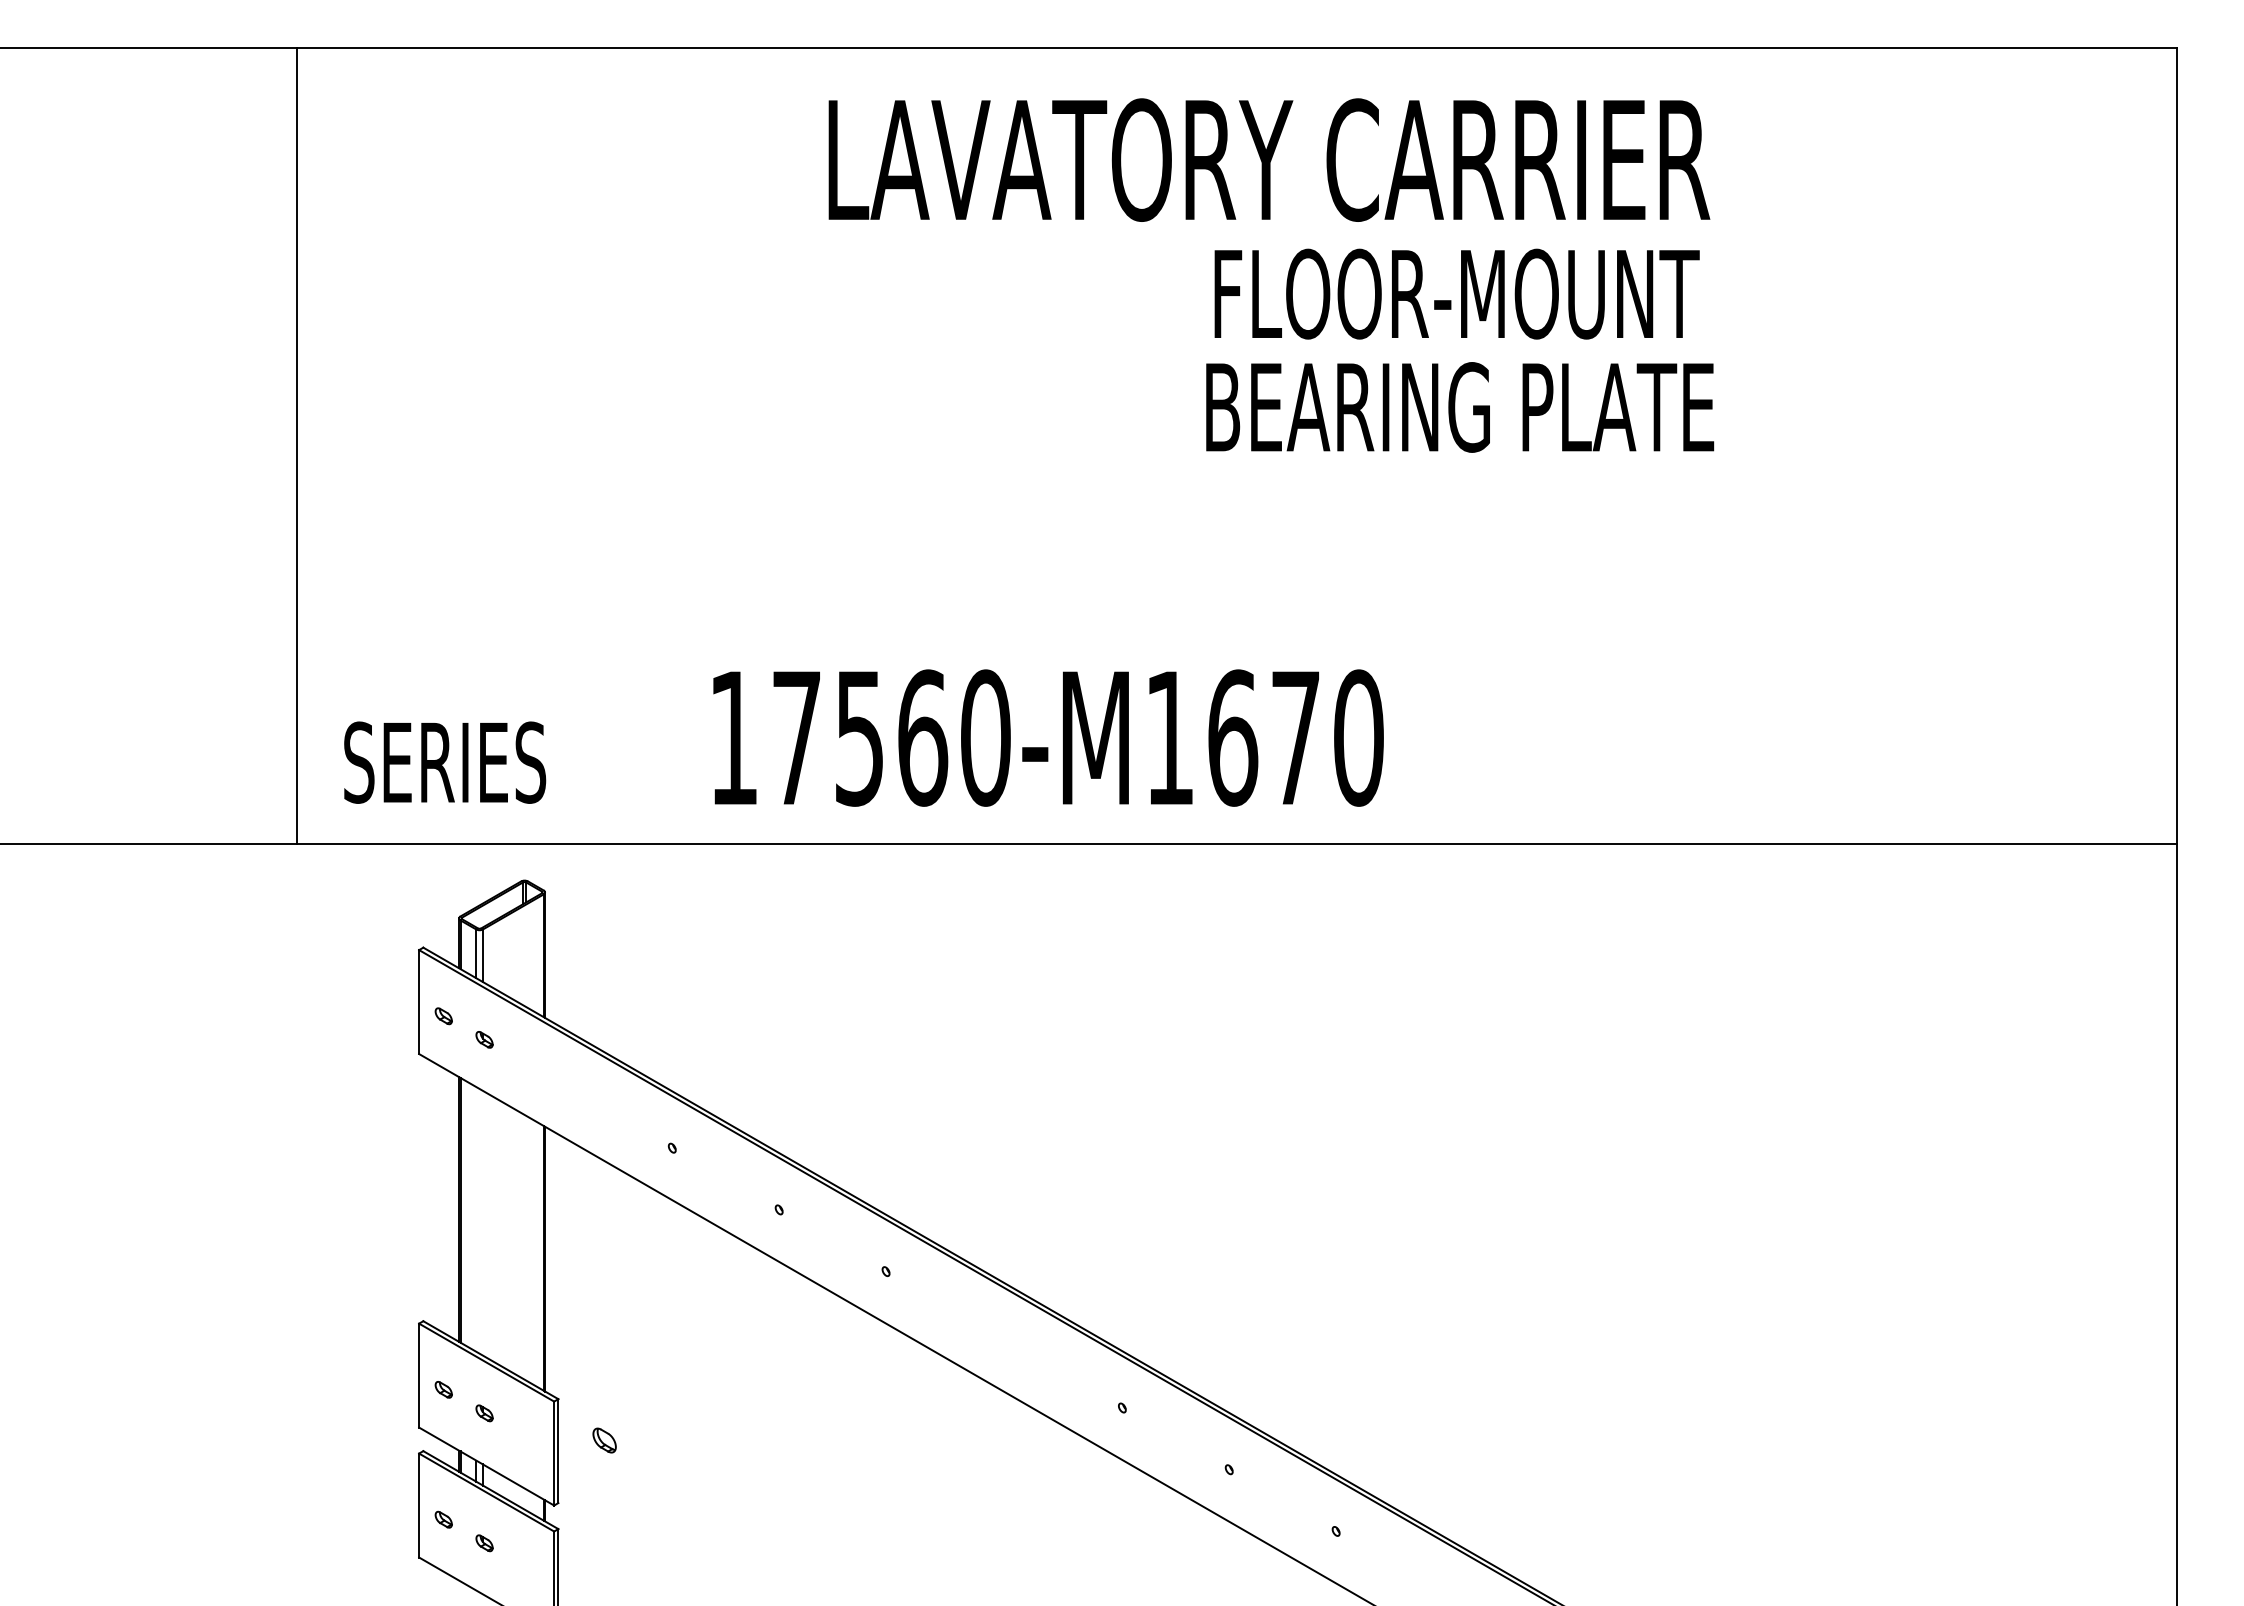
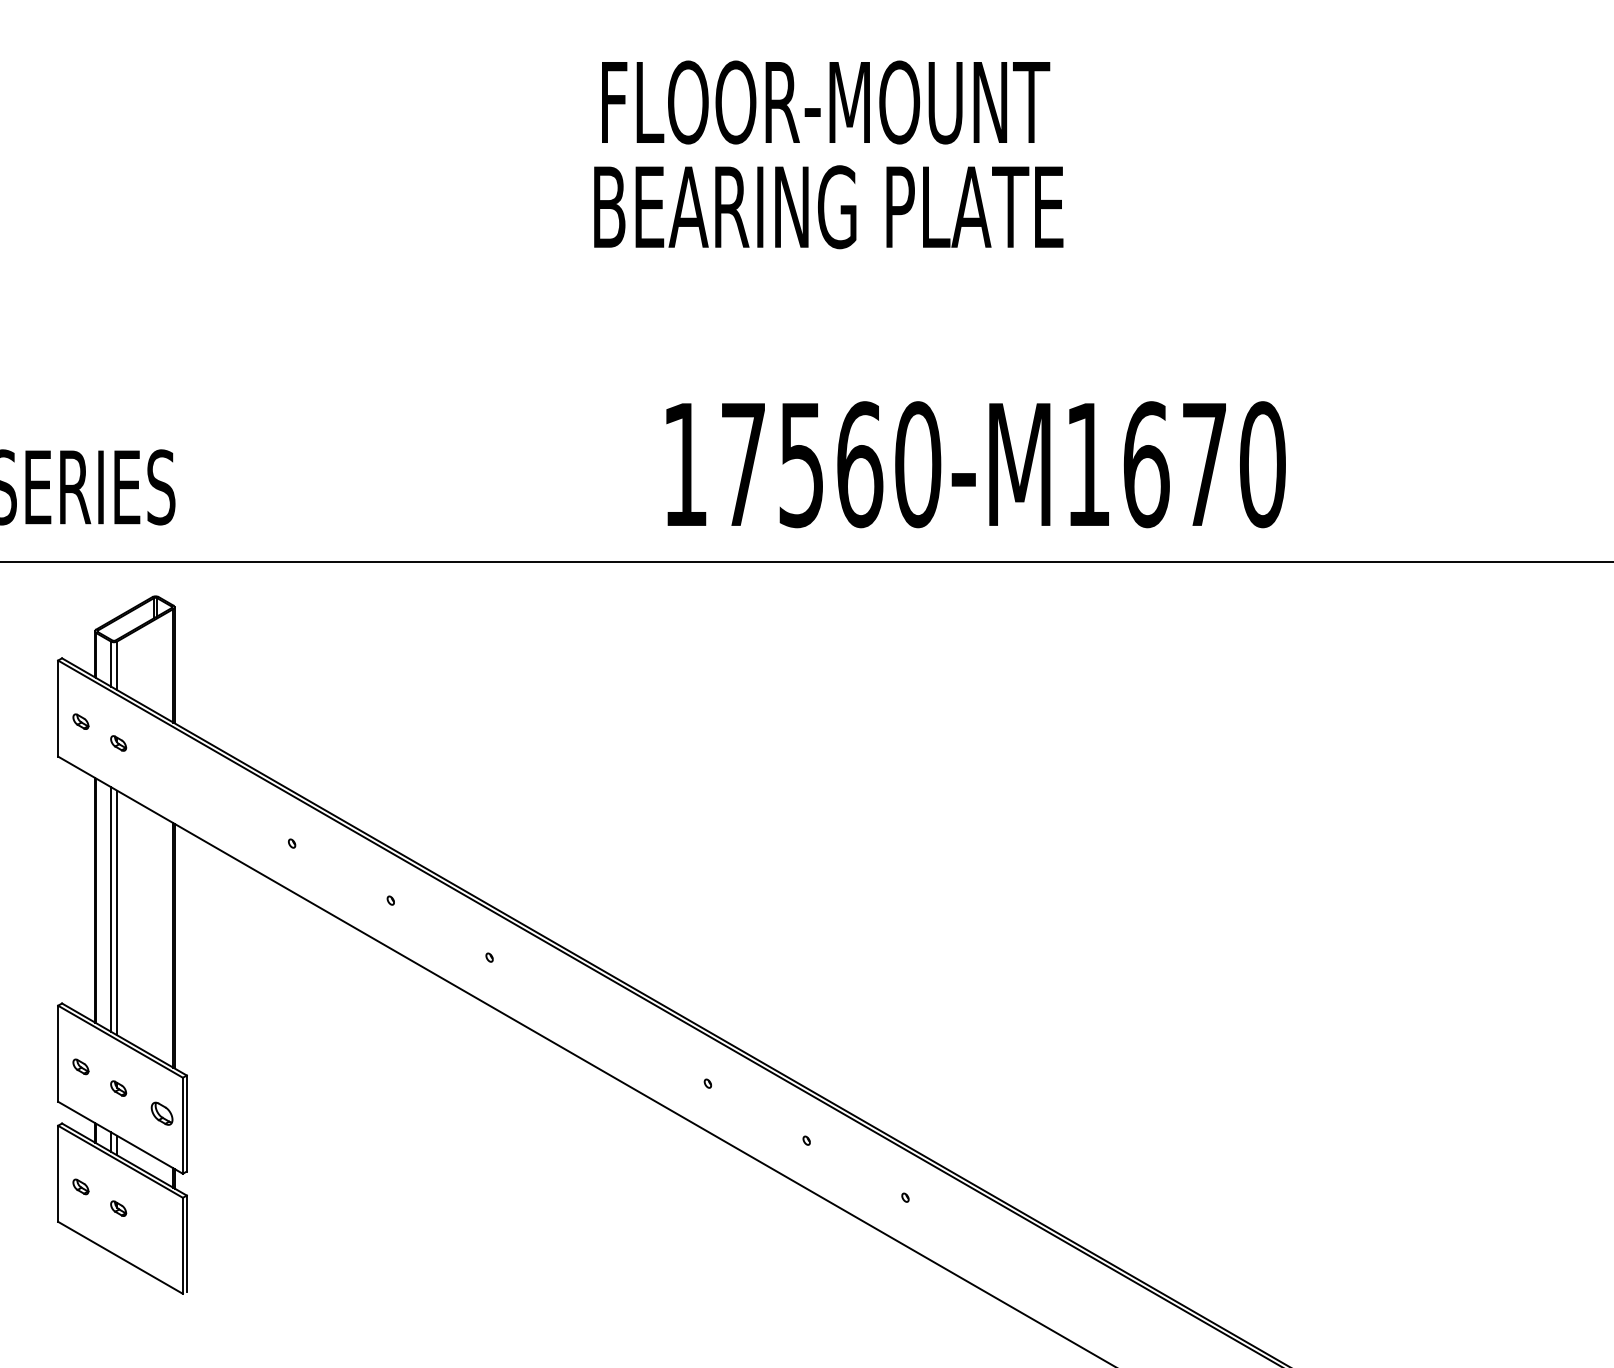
text: (1460, 350) -> (829, 154), moved
text: (1048, 737) -> (976, 464), moved
line: (476, 1219) -> (111, 909), added
line: (483, 1222) -> (117, 912), added
part: (604, 1440) -> (161, 1113), moved

